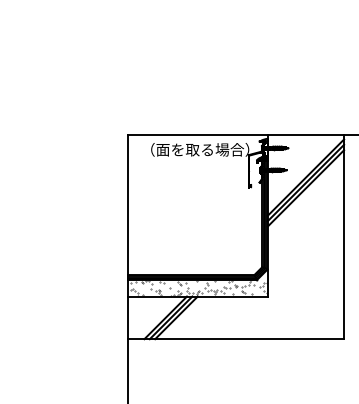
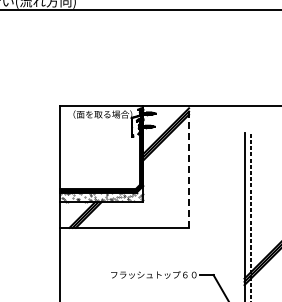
line: (344, 236) -> (189, 166), solid -> dashed

